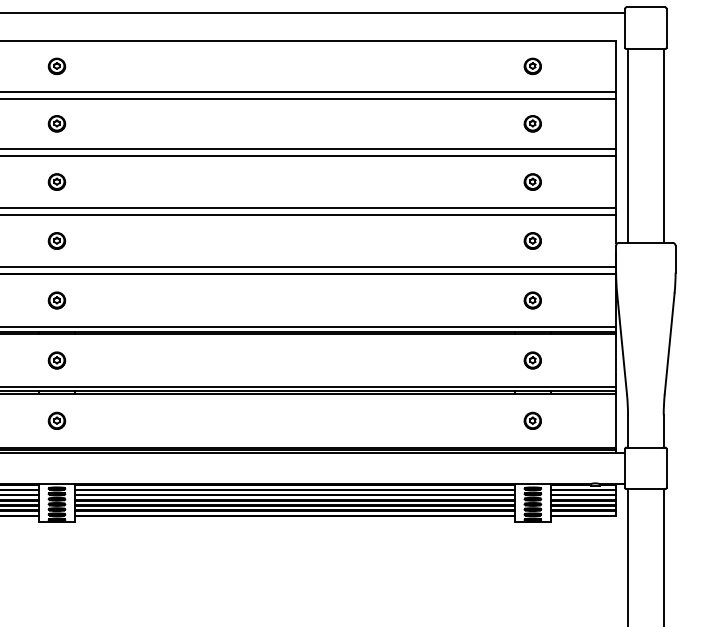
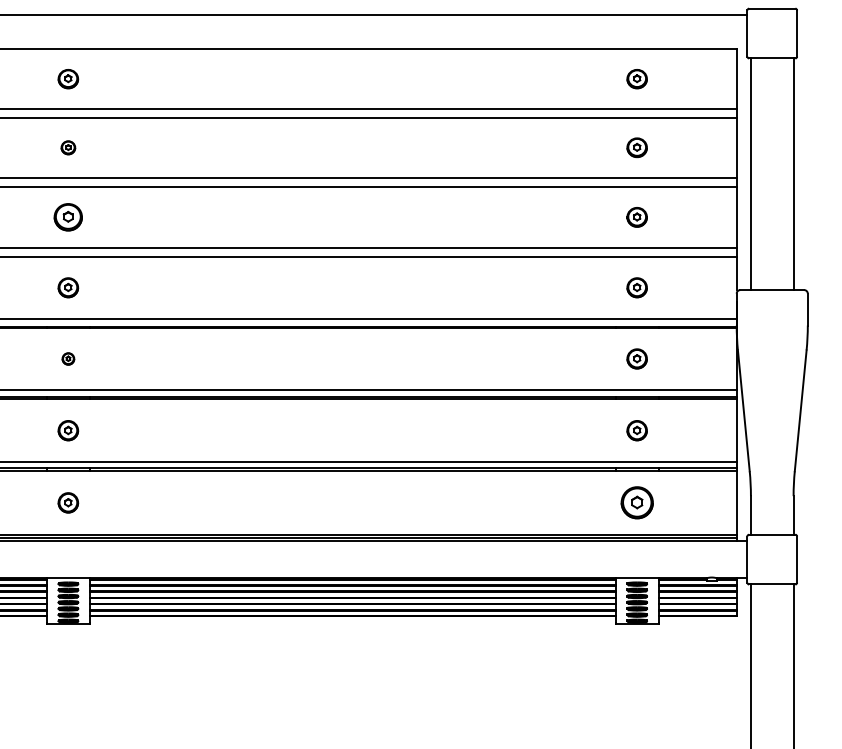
part: (57, 123) -> (68, 147), size x0.7
part: (57, 182) -> (68, 217), size x1.4
part: (57, 300) -> (68, 358), size x0.6
part: (532, 420) -> (636, 502), size x1.6

